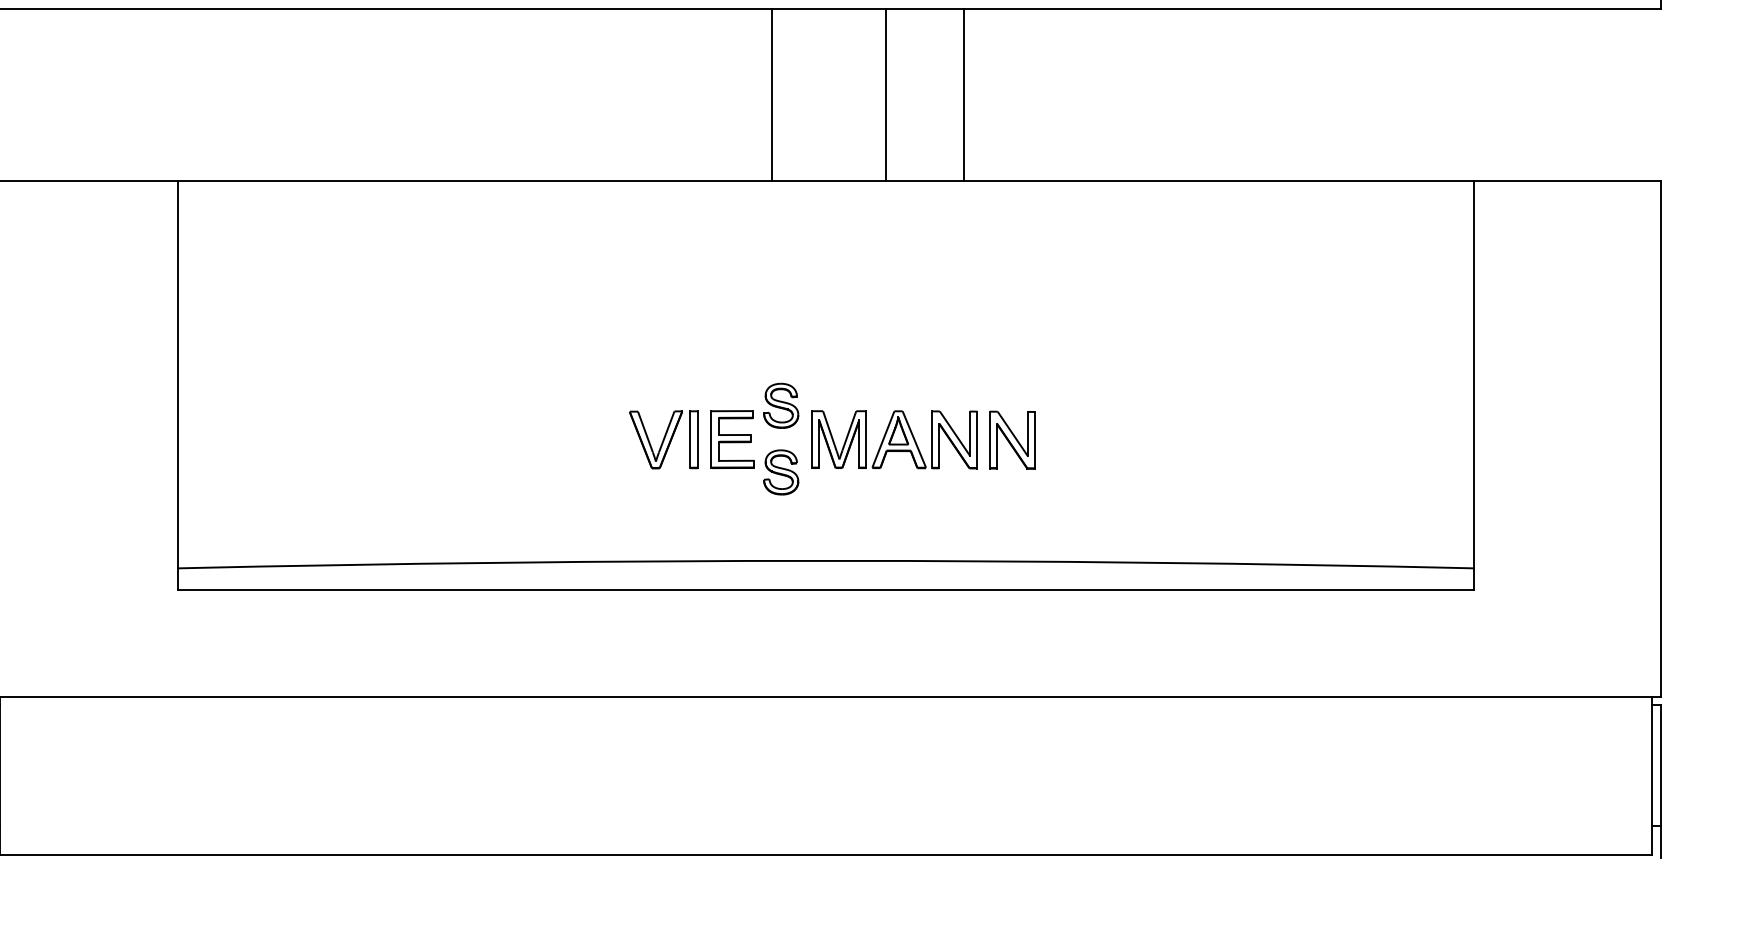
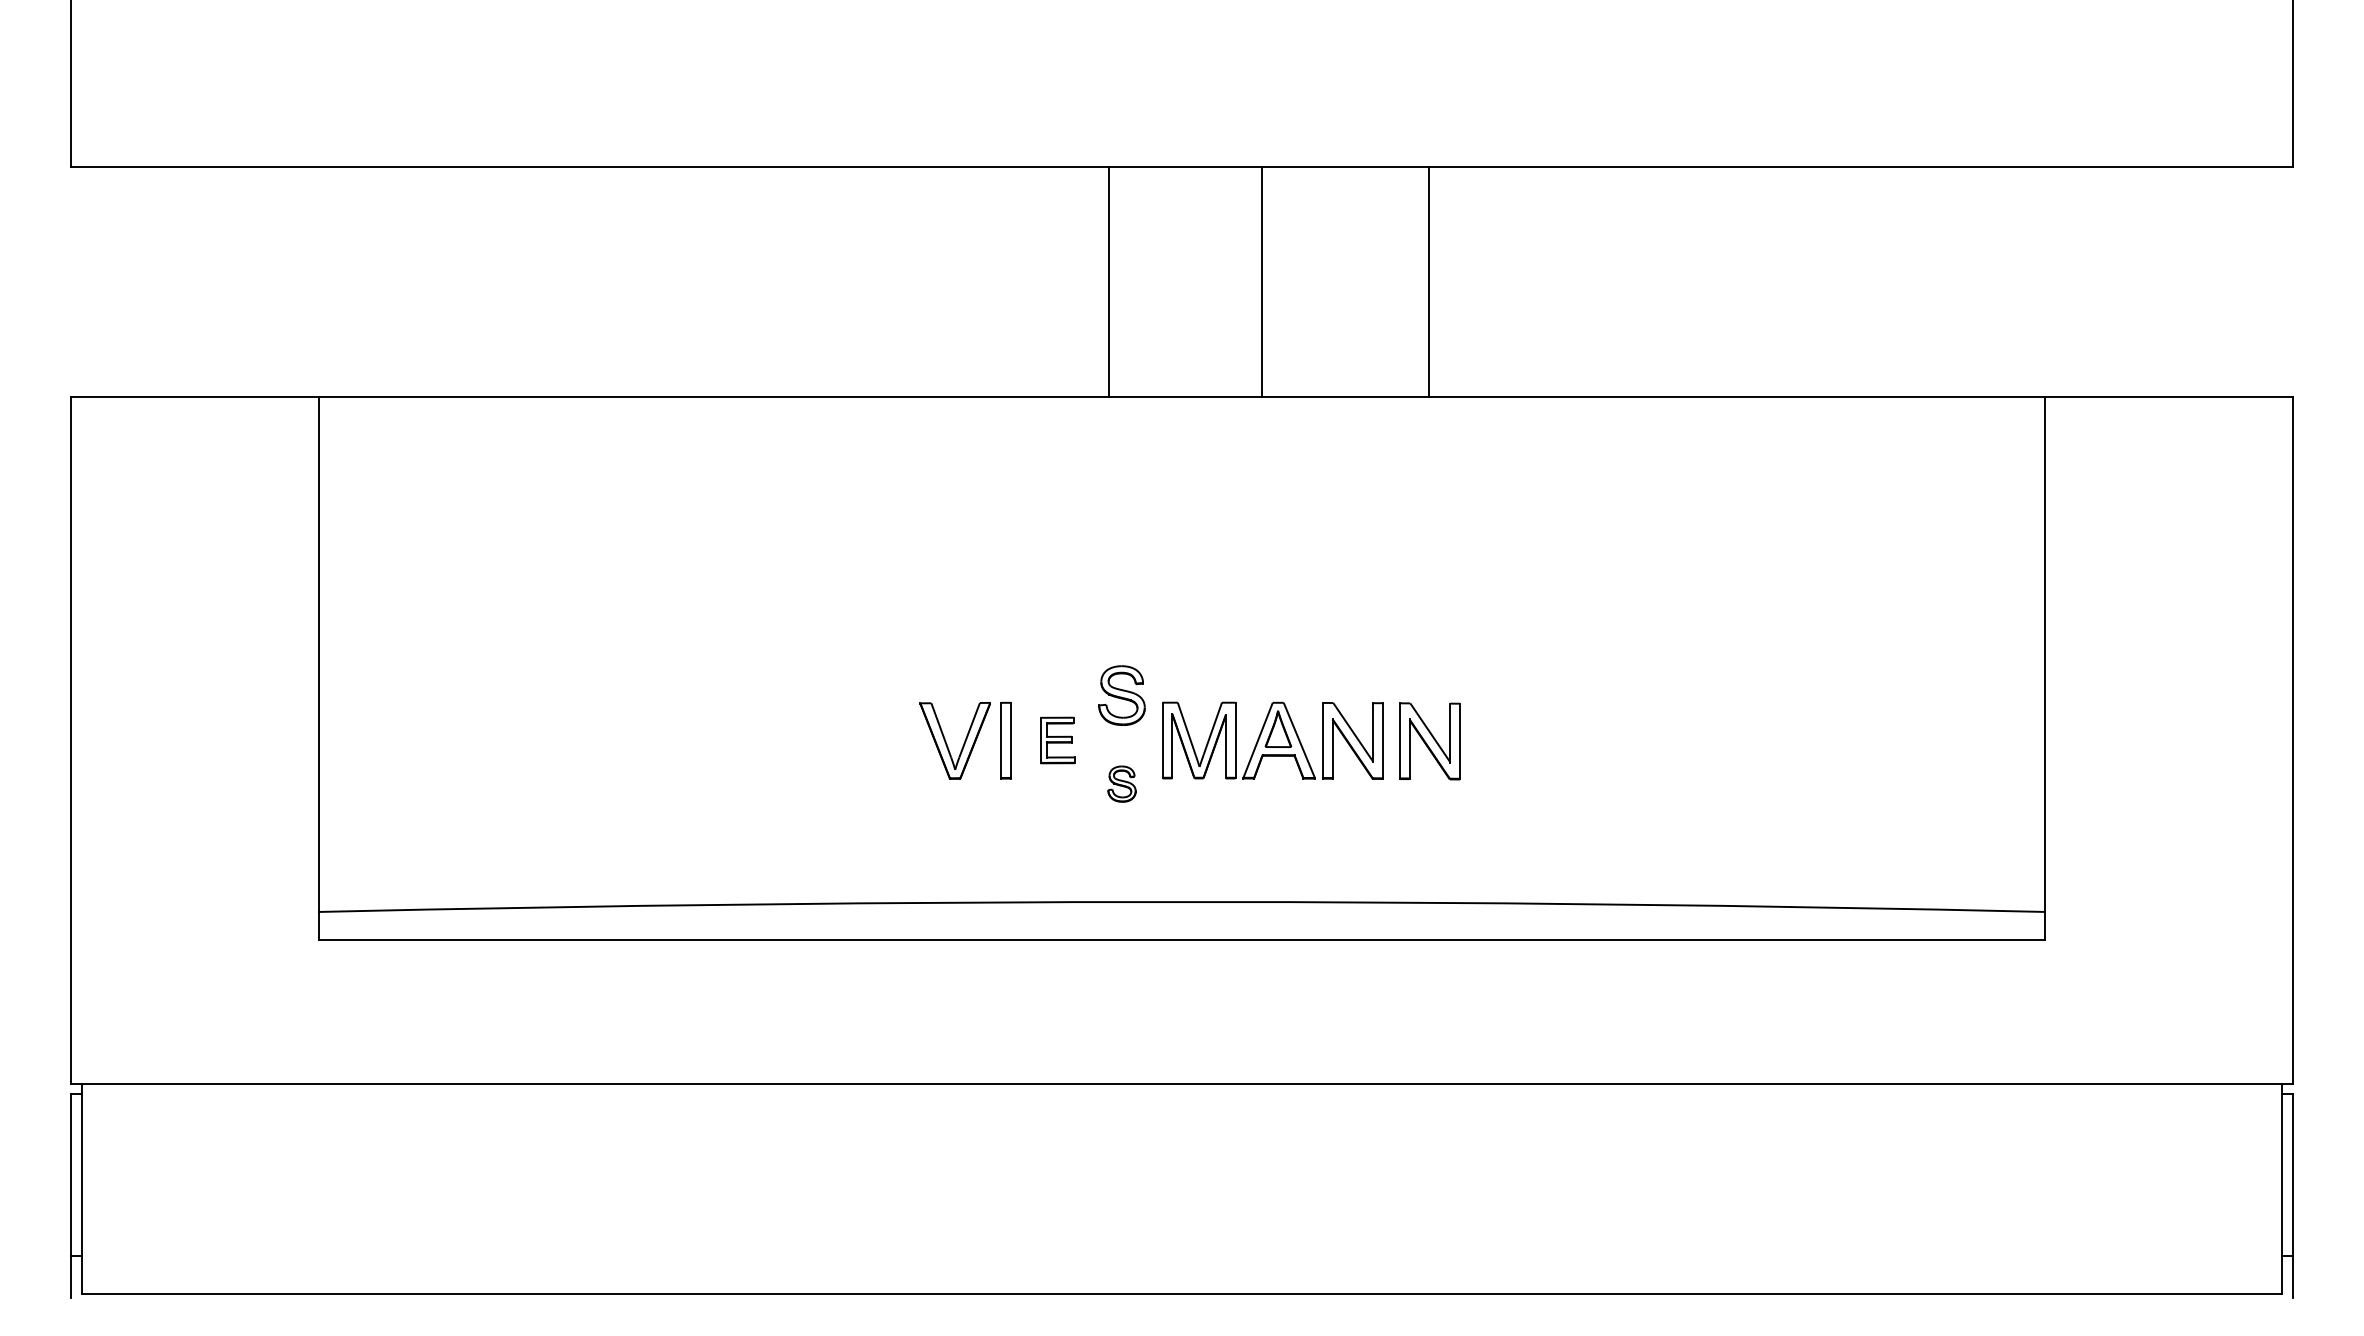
line: (964, 94) -> (1429, 281), moved
part: (732, 439) -> (1057, 740), size x0.6
part: (780, 471) -> (1121, 783), size x0.6

